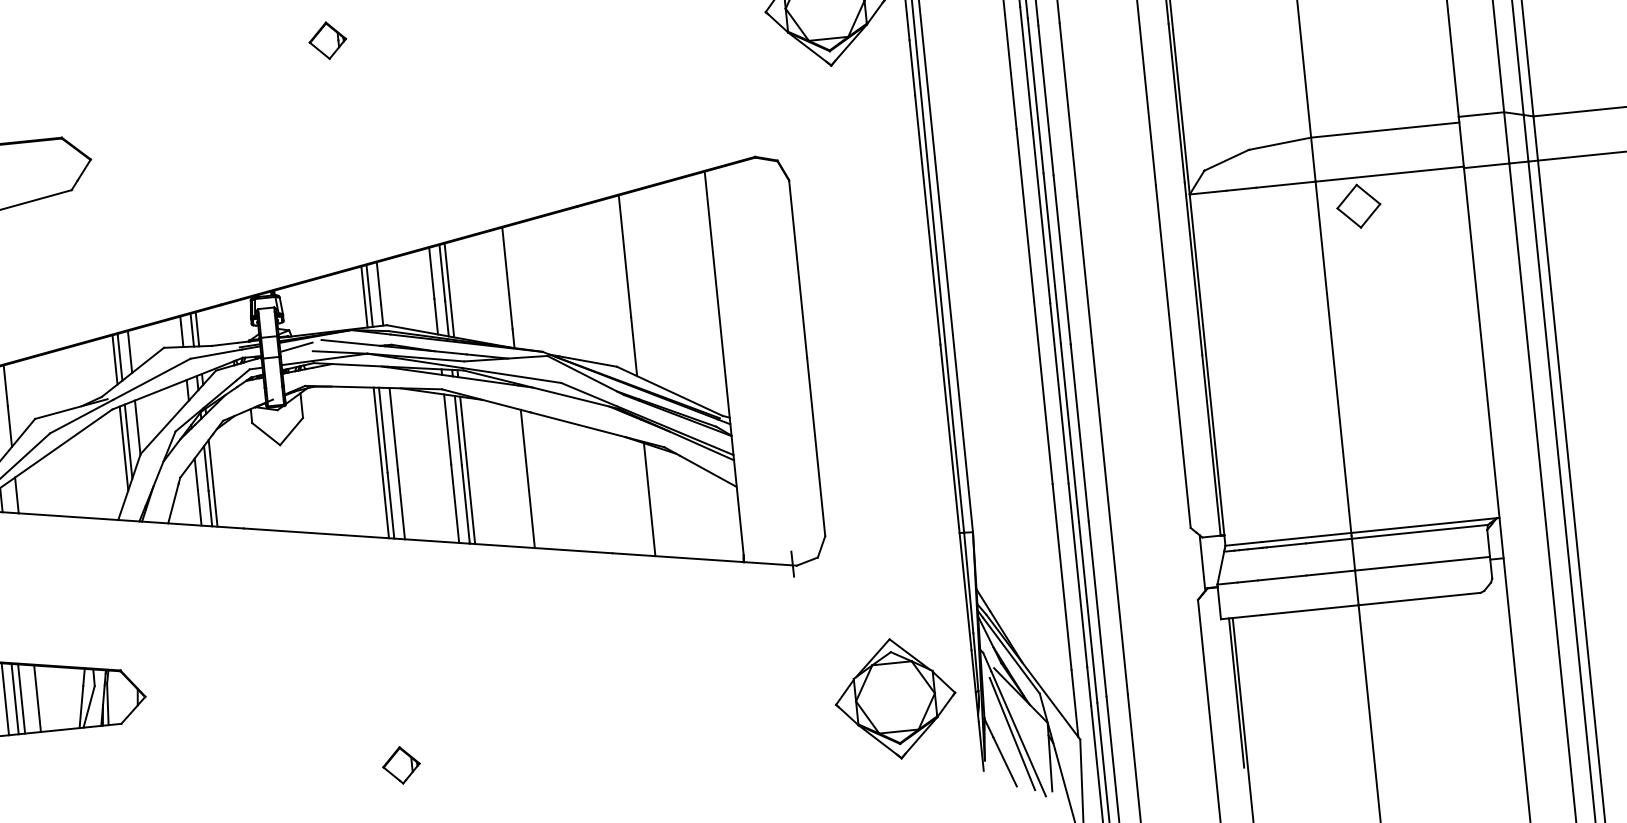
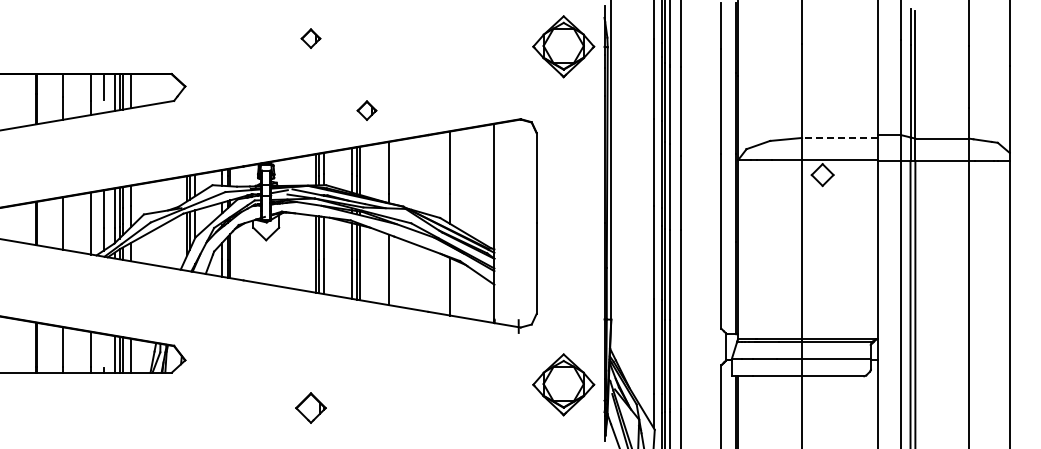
line: (1384, 129) -> (839, 137), solid -> dashed
part: (451, 170) -> (366, 110), added
part: (895, 698) -> (563, 384), moved
part: (400, 764) -> (310, 407), size x1.6

